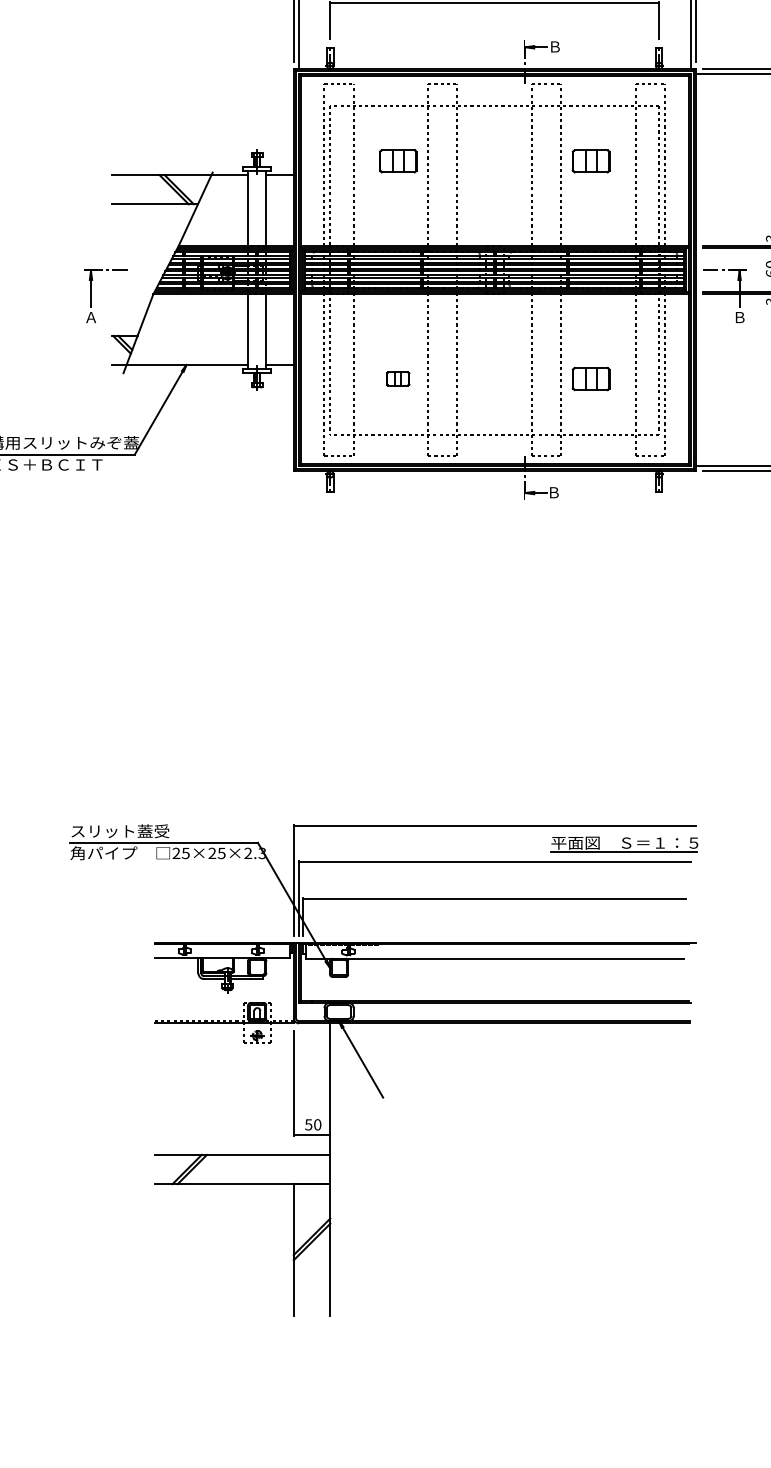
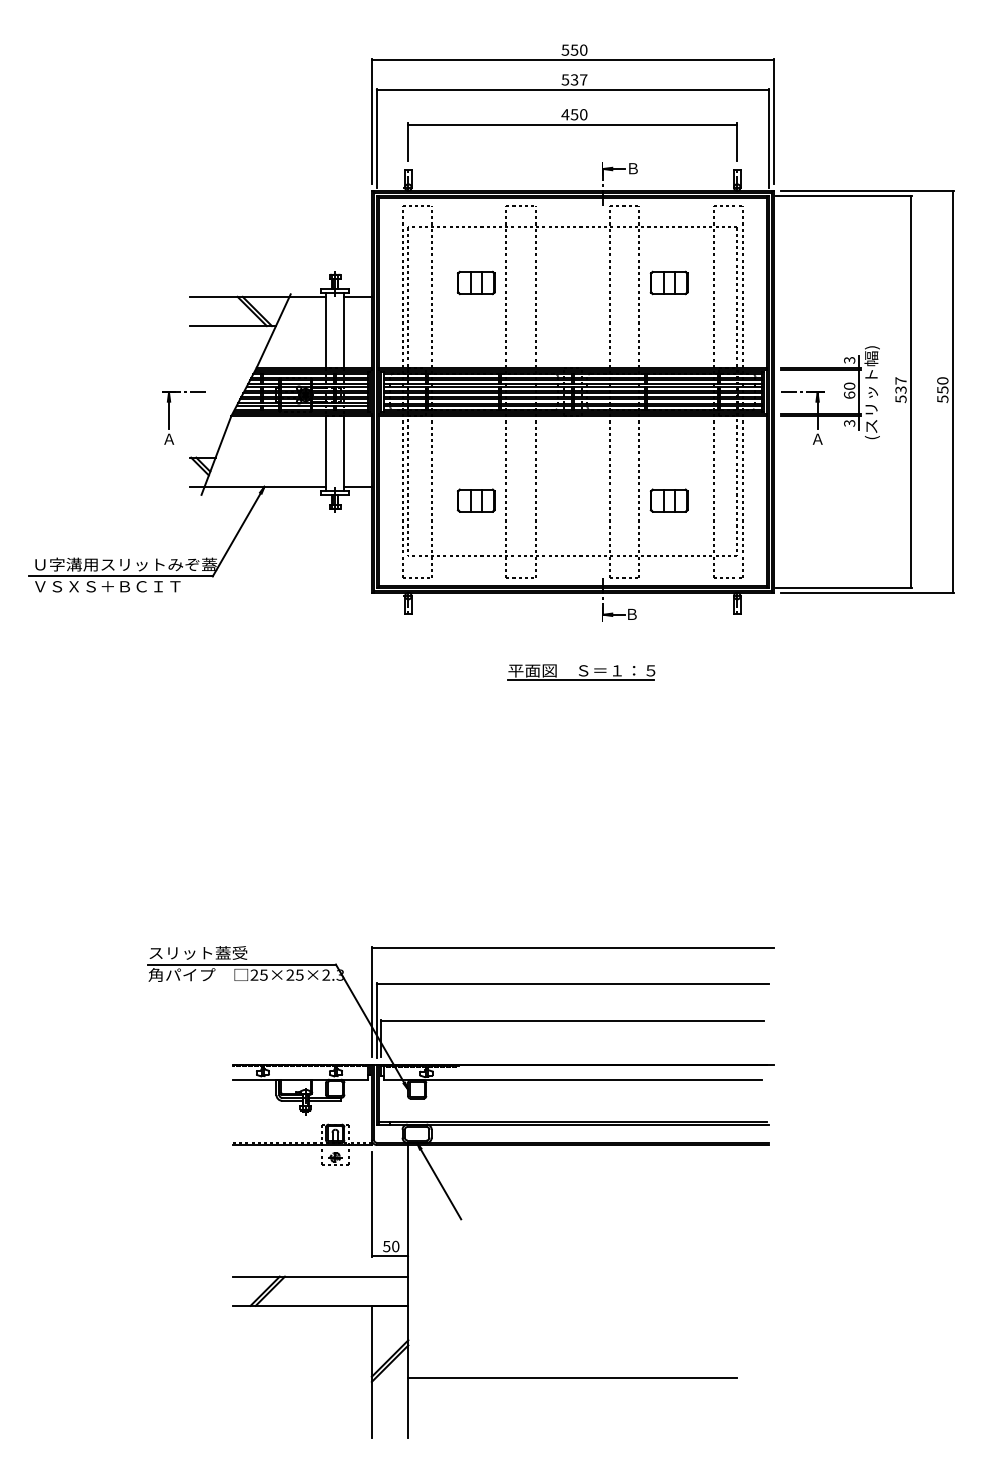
text: (739, 316) -> (817, 438), Ｂ -> Ａ
part: (397, 378) -> (475, 500), size x1.67
part: (624, 844) -> (581, 672), moved
line: (494, 1256) -> (572, 1378), added

